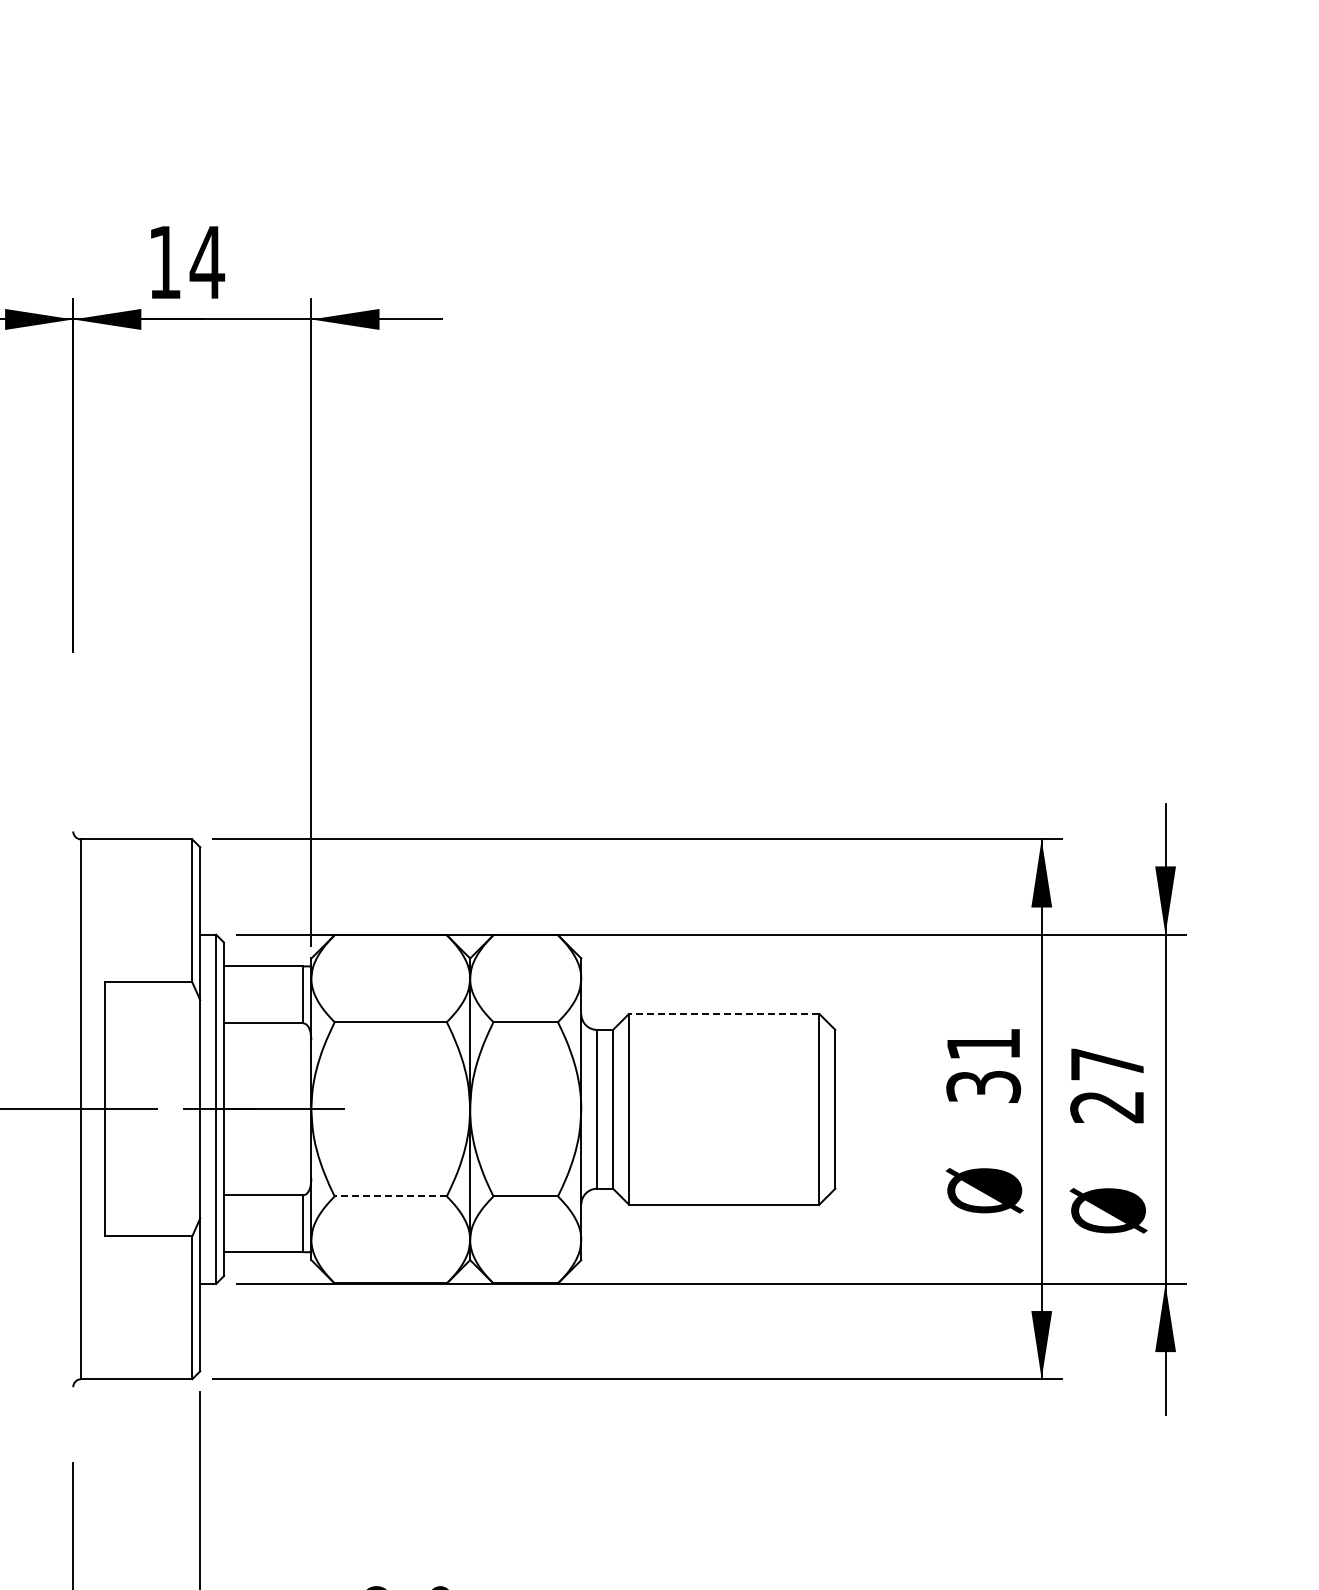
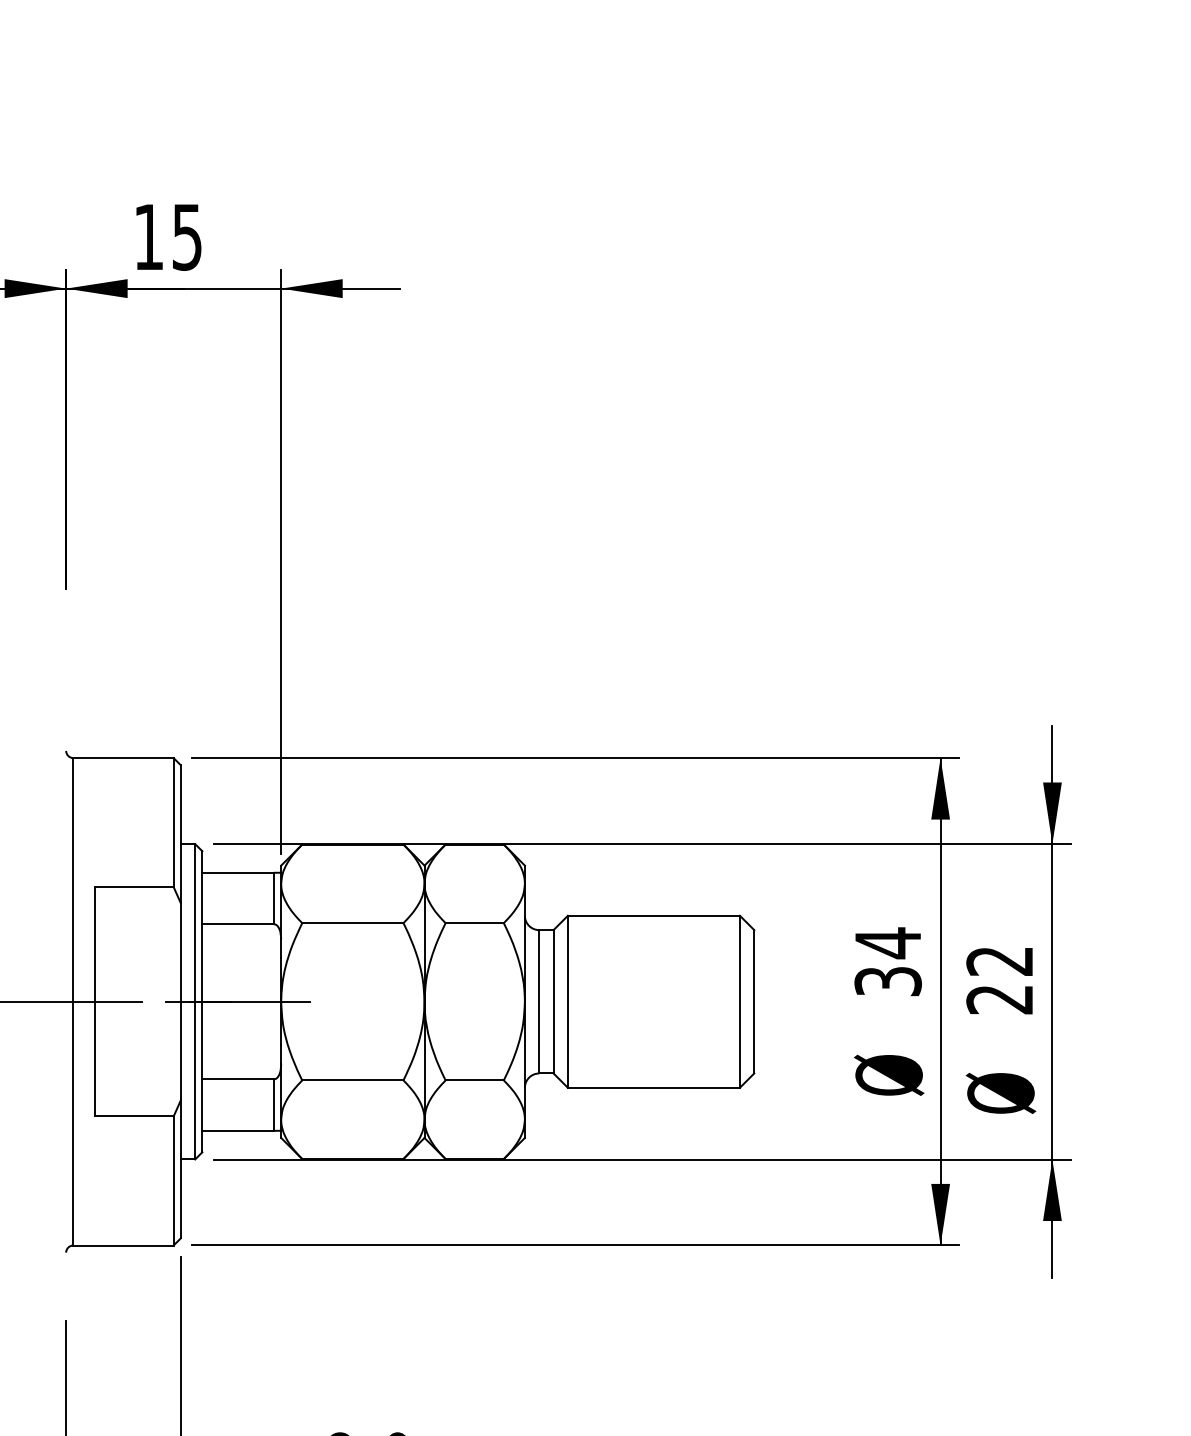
text: (207, 262) -> (187, 237), 14 -> 15
line: (723, 1014) -> (653, 916), dashed -> solid
text: (983, 1044) -> (888, 943), 31 -> 34
text: (1106, 1064) -> (999, 961), 27 -> 22
line: (390, 1196) -> (352, 1080), dashed -> solid

